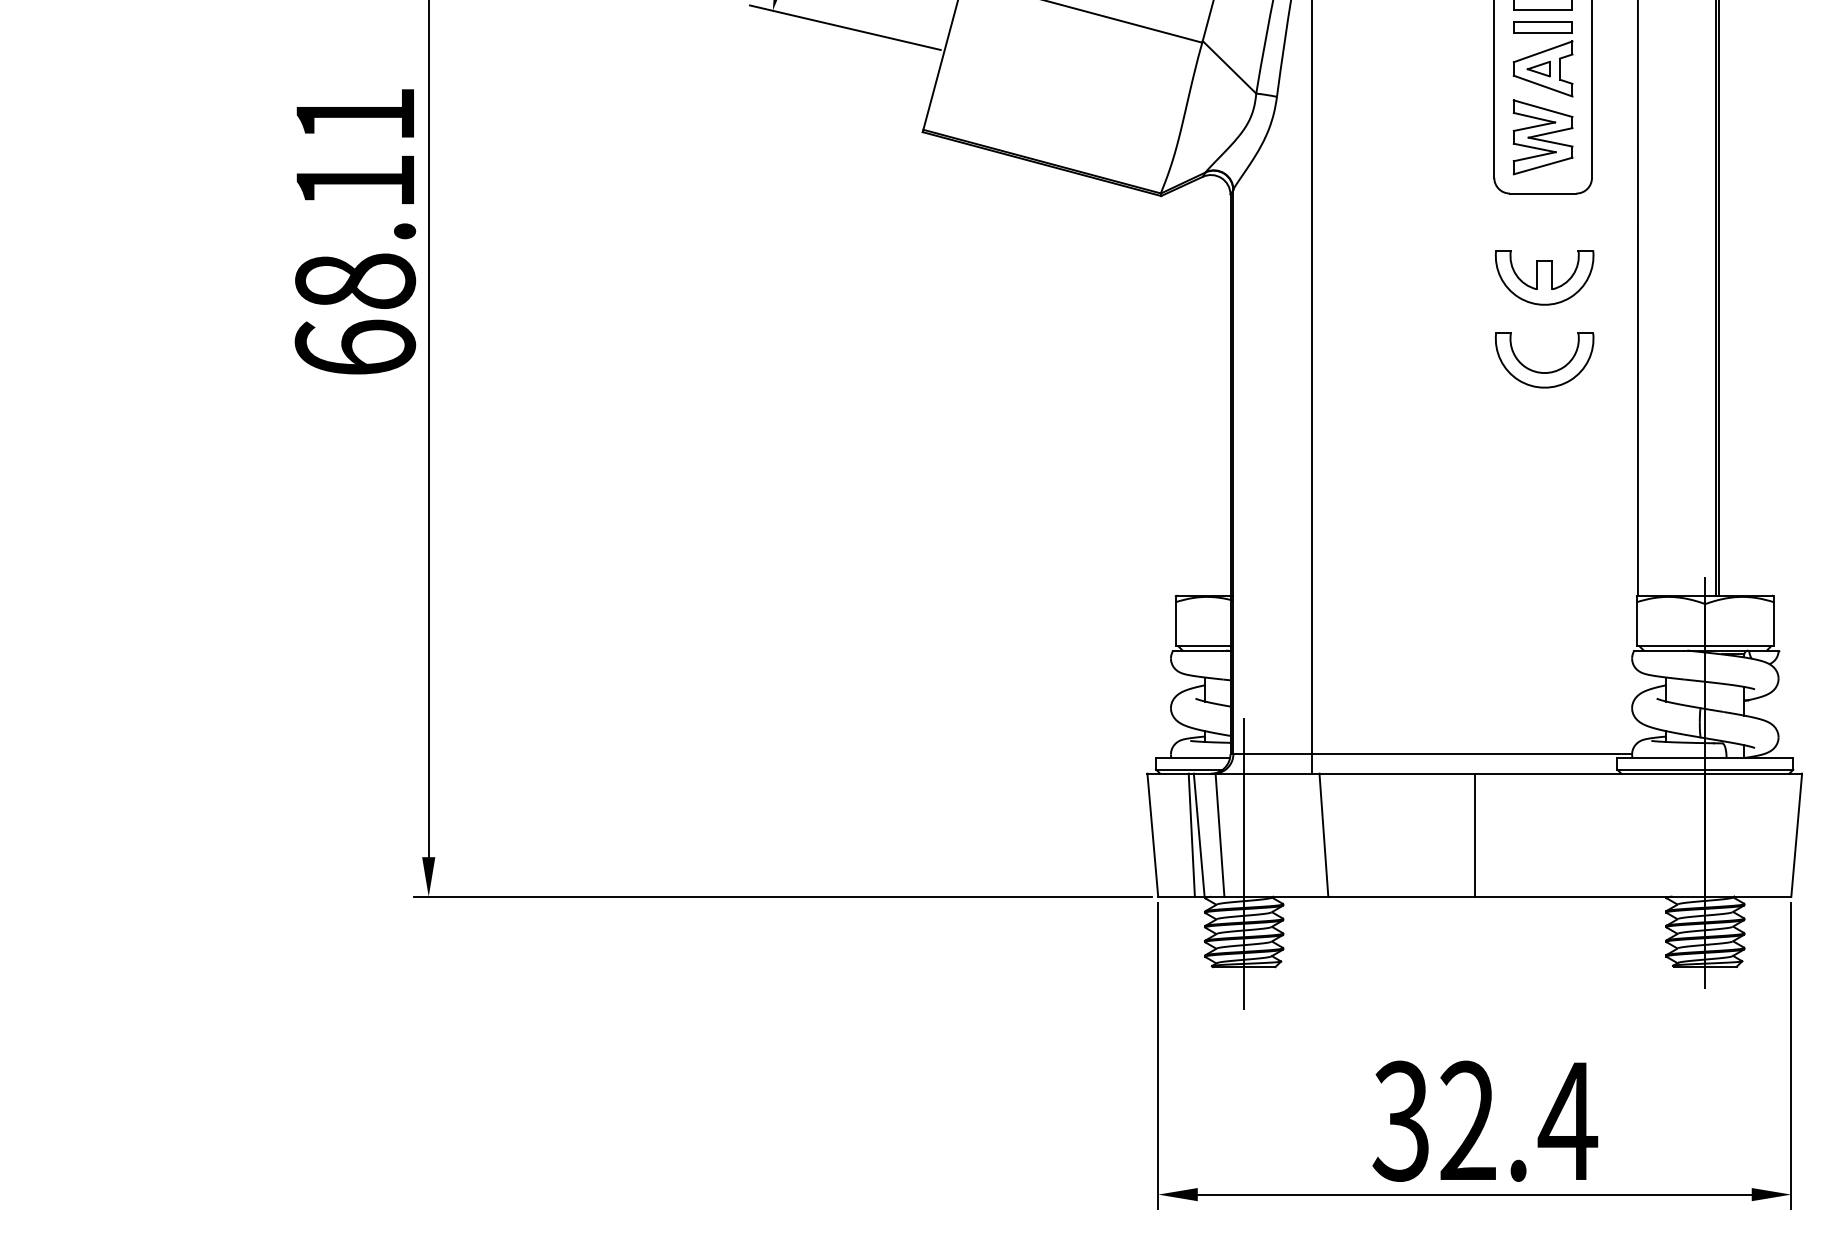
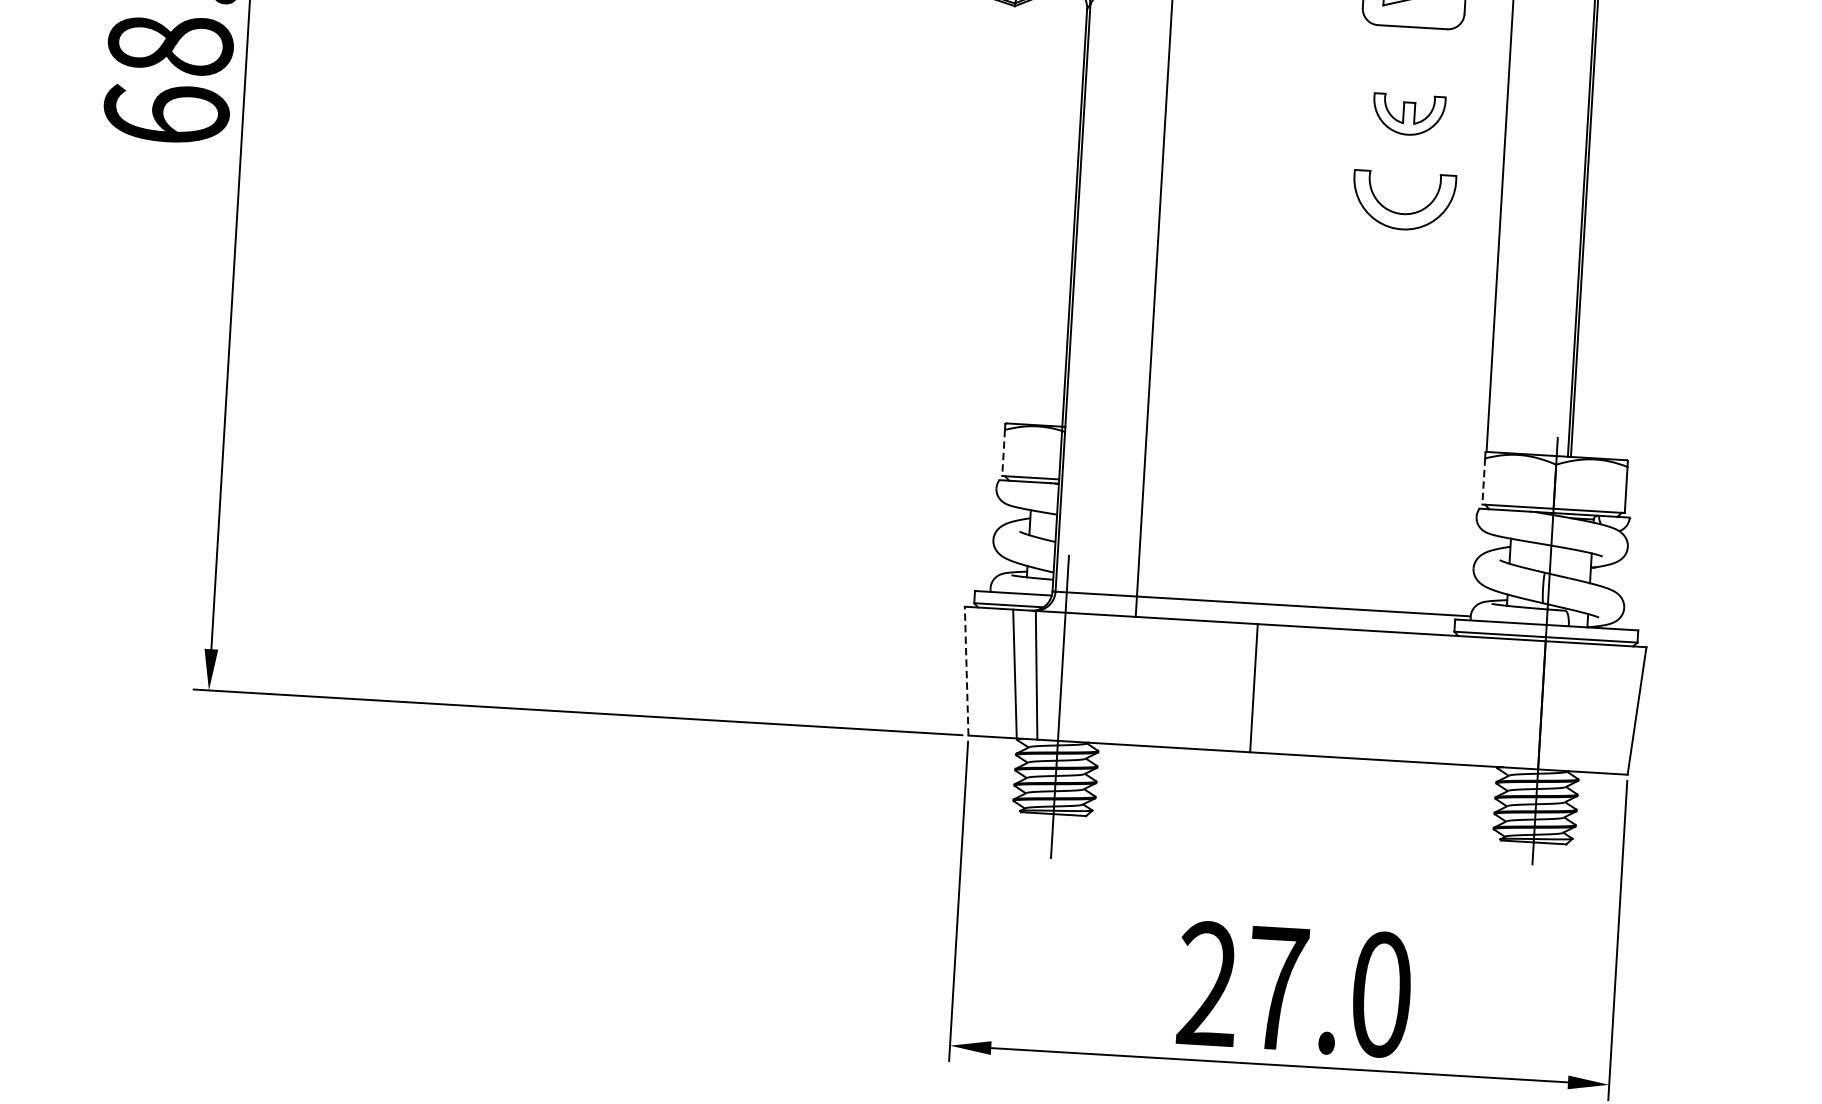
part: (1544, 277) -> (1408, 114), size x0.7
line: (1175, 624) -> (1003, 453), solid -> dashed
line: (1636, 624) -> (1483, 481), solid -> dashed
line: (1191, 834) -> (1006, 672), removed
line: (1323, 834) -> (1144, 680), removed
line: (1474, 834) -> (1253, 687), moved
line: (1152, 835) -> (966, 671), solid -> dashed
text: (1485, 1120) -> (1295, 988), 32.4 -> 27.0

